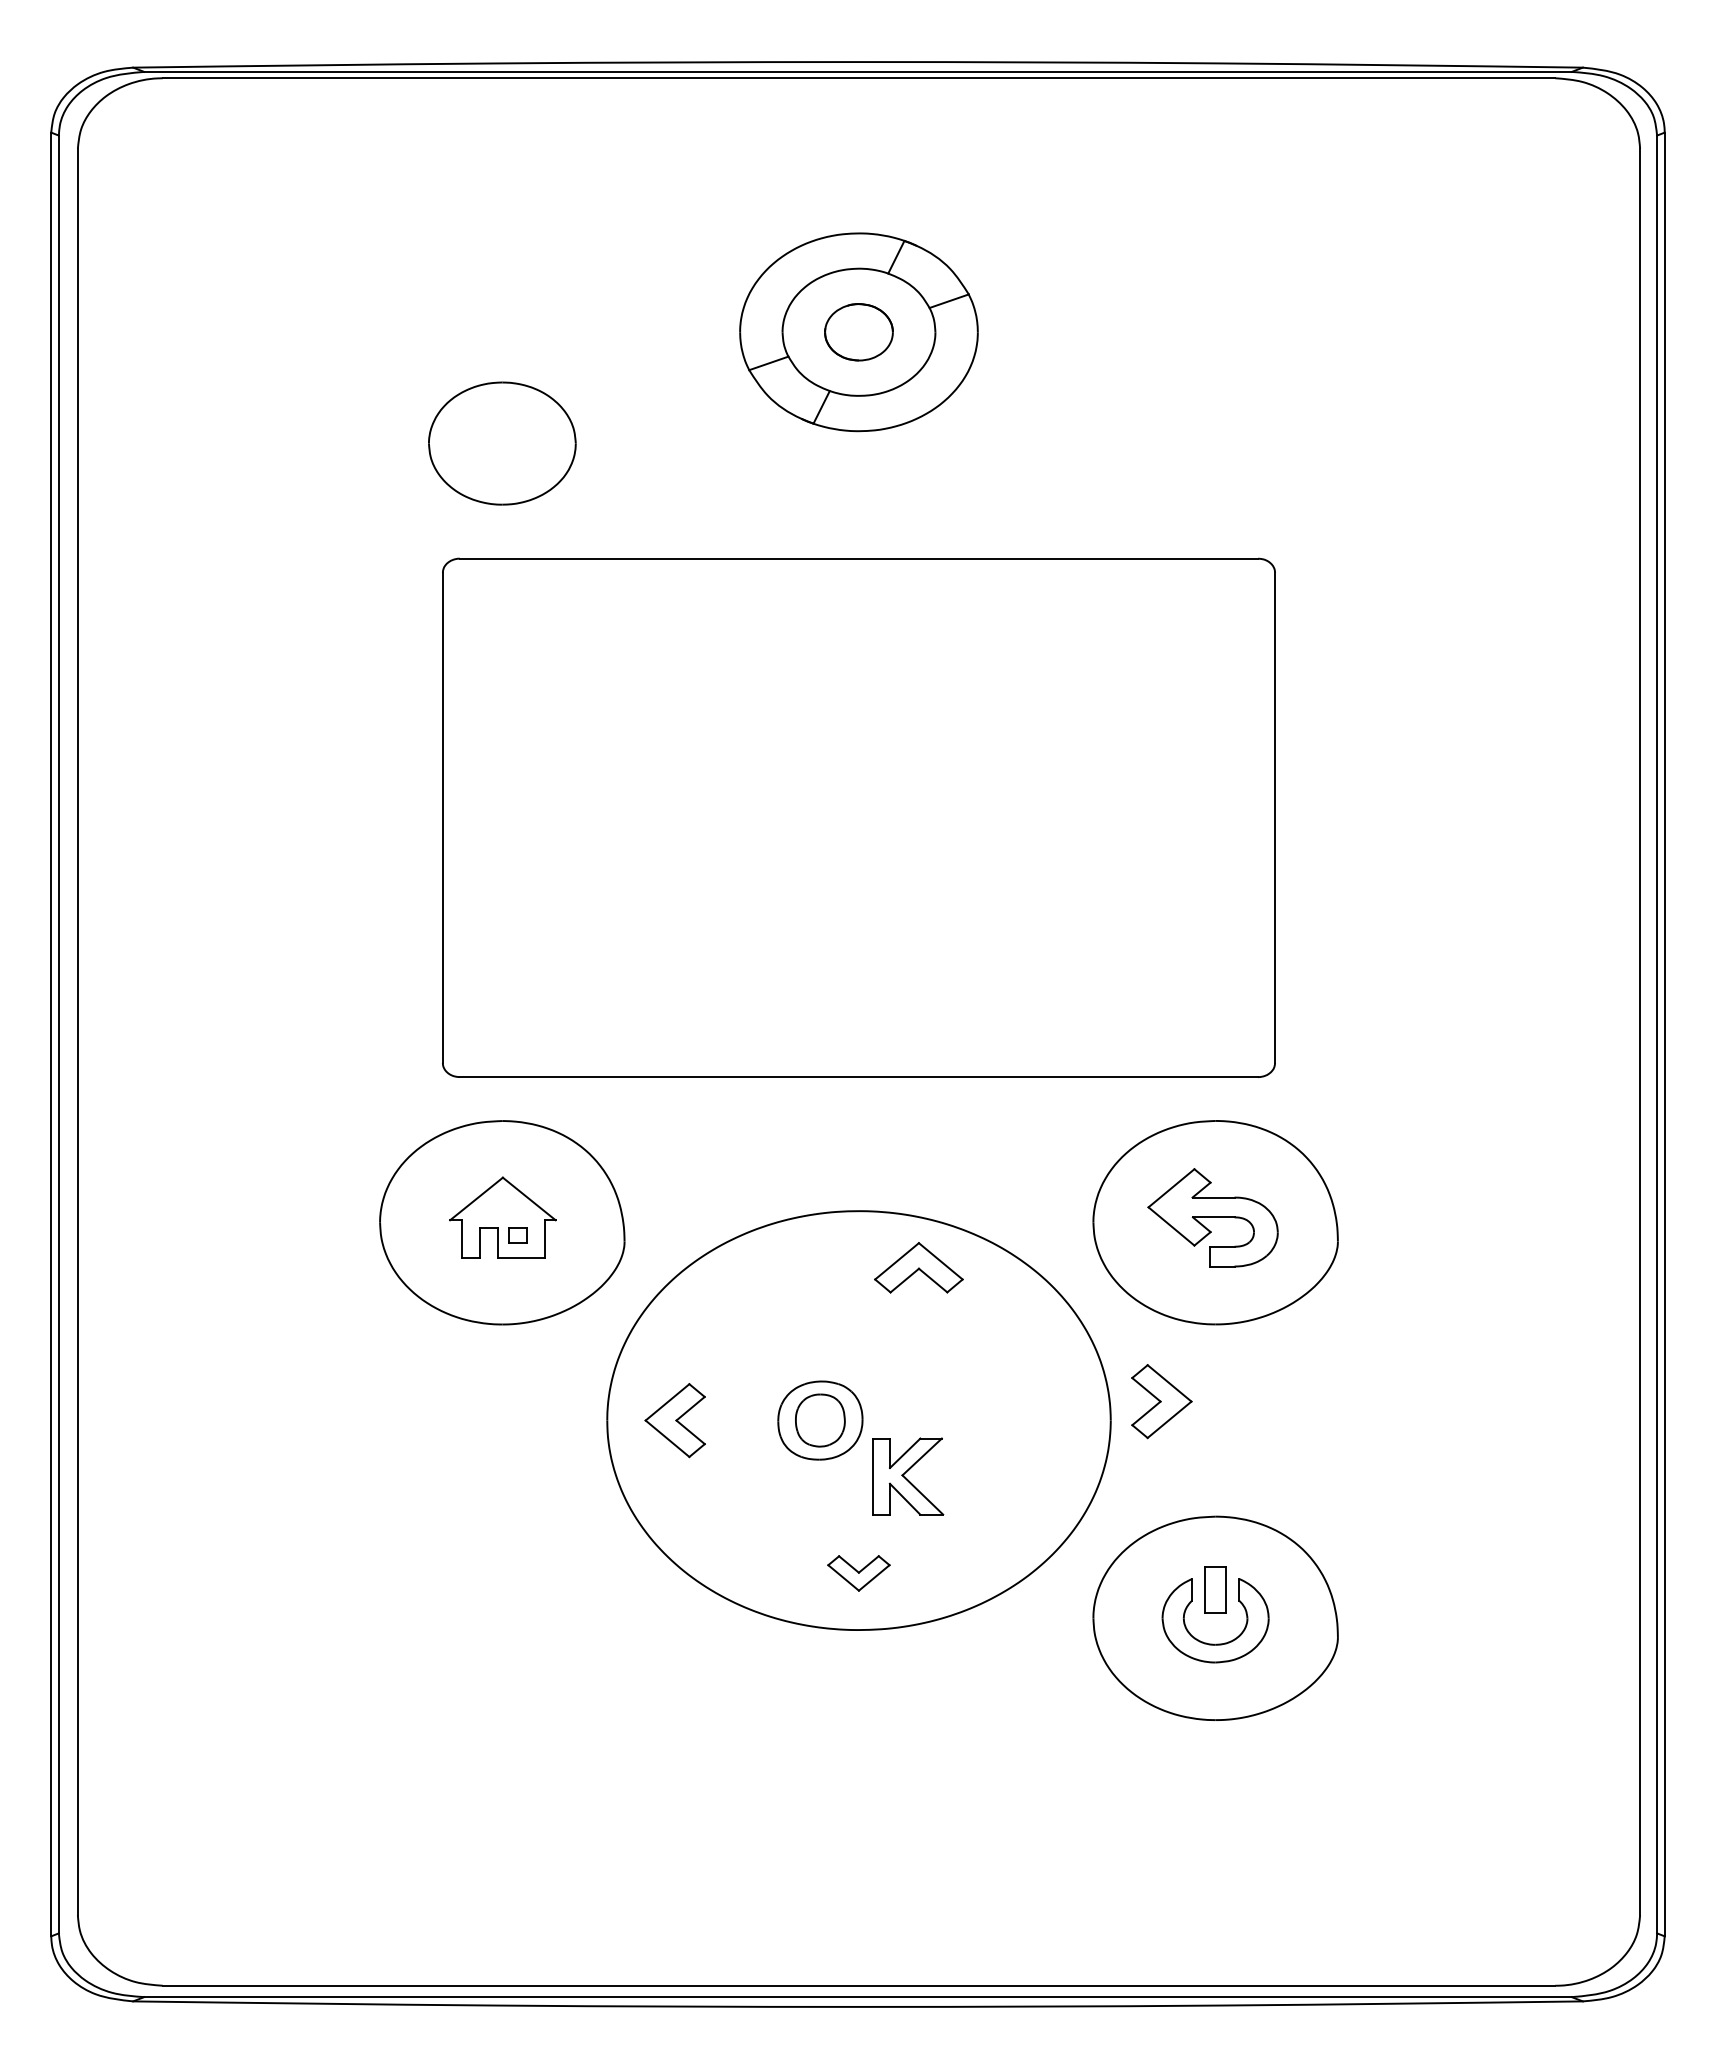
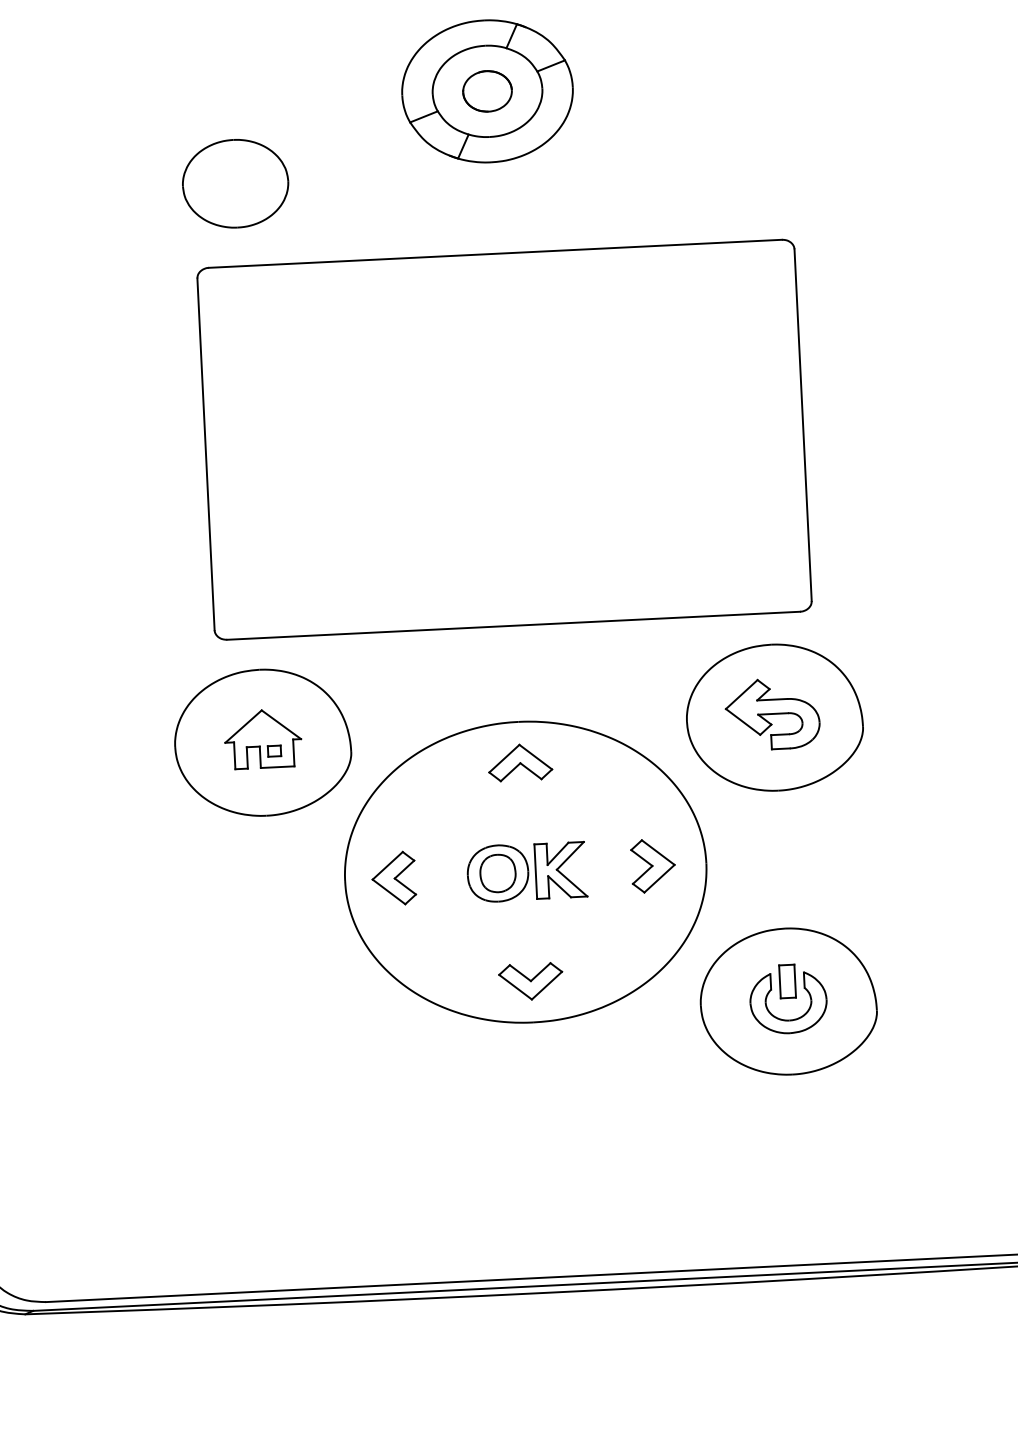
part: (918, 1267) -> (520, 762), moved
part: (1161, 1401) -> (653, 865), moved
part: (908, 1476) -> (561, 870), moved
part: (858, 1573) -> (530, 981), size x1.43

